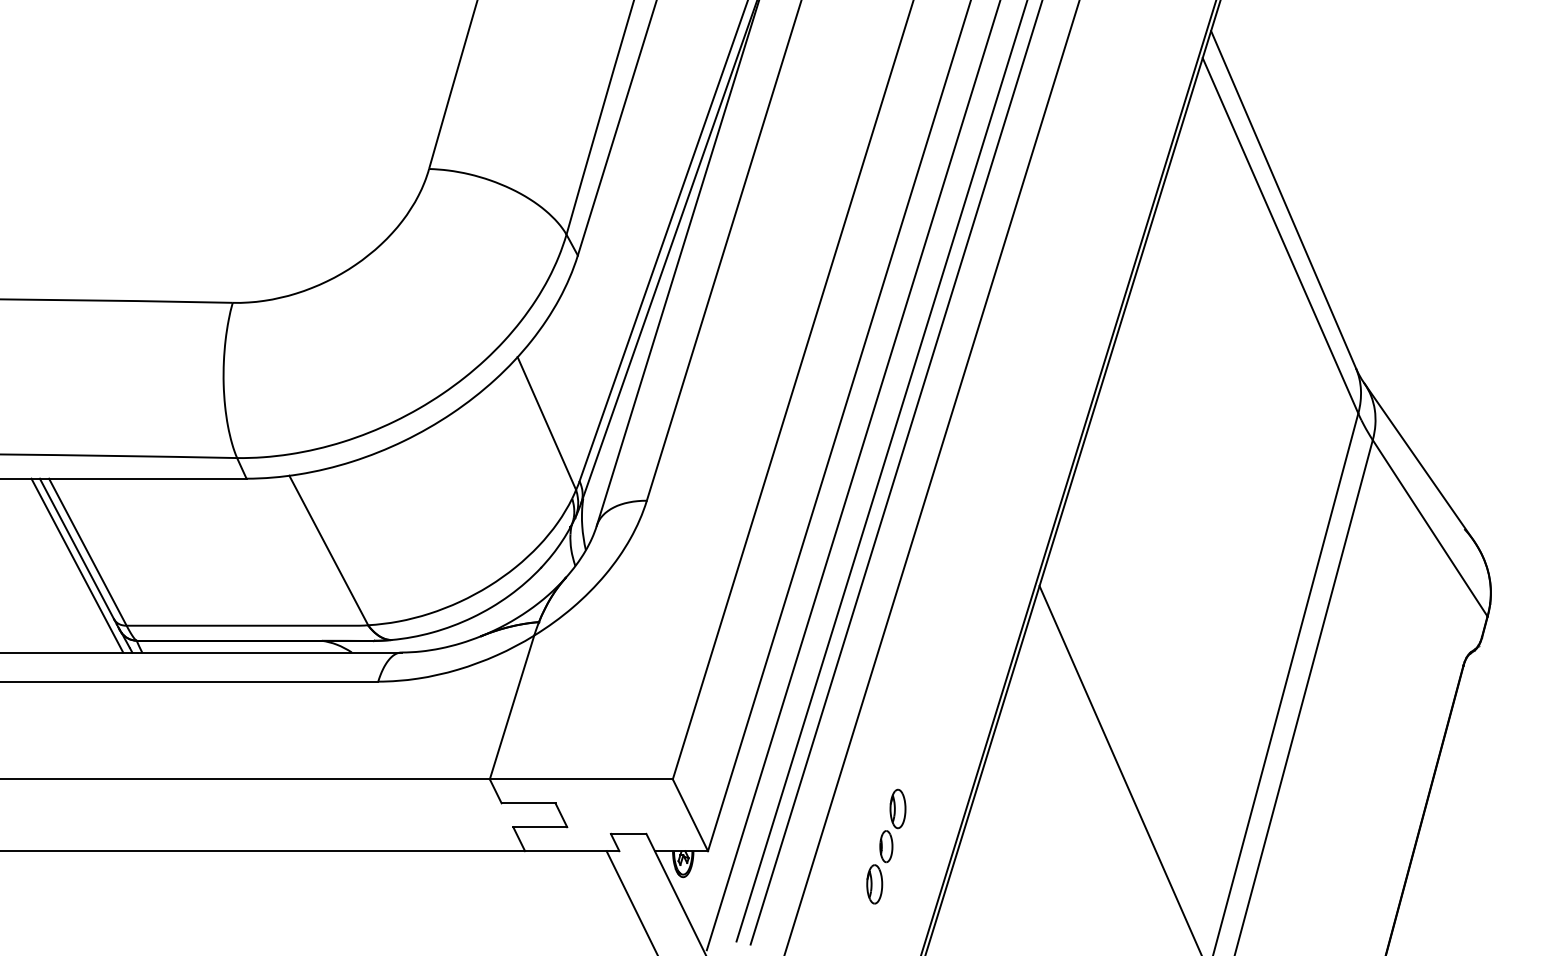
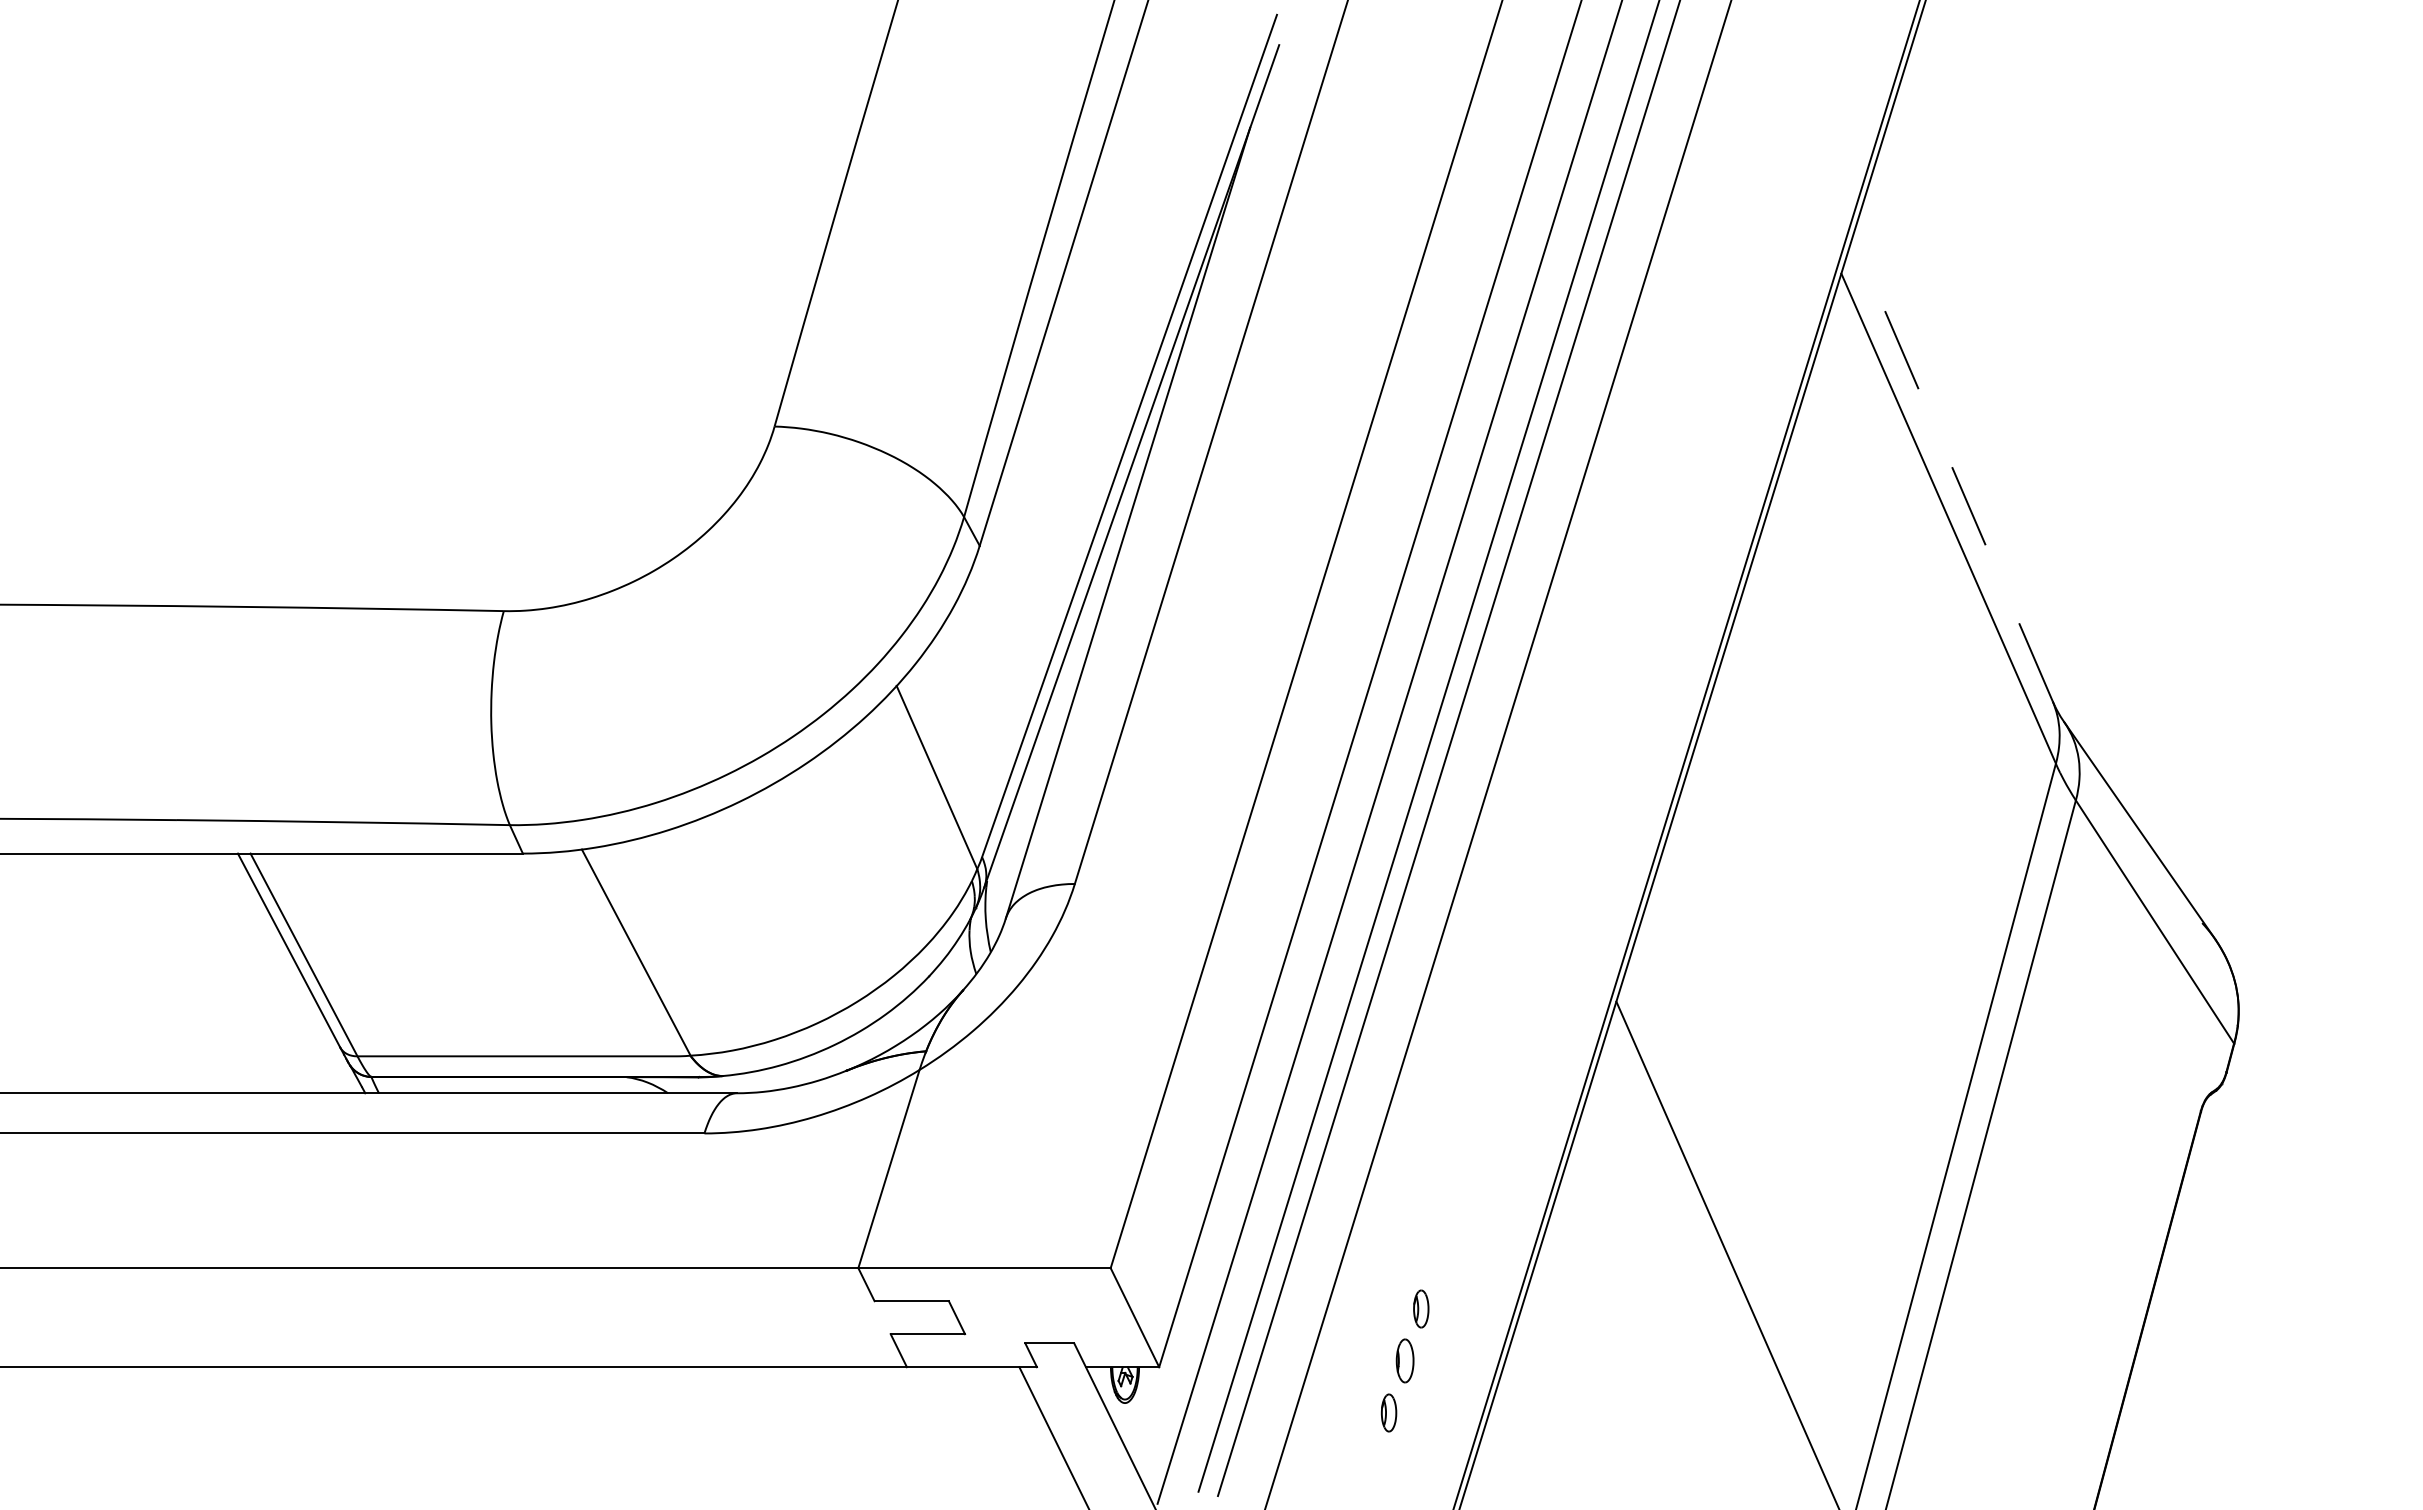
line: (1283, 199) -> (1952, 468), solid -> dashed
line: (77, 565) -> (289, 973), removed
part: (898, 808) -> (1421, 1308), size x0.7
part: (874, 884) -> (1388, 1412), size x0.7

